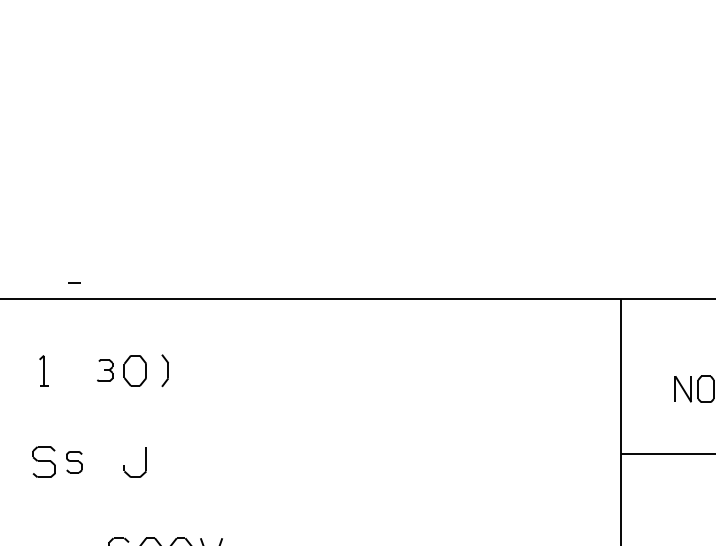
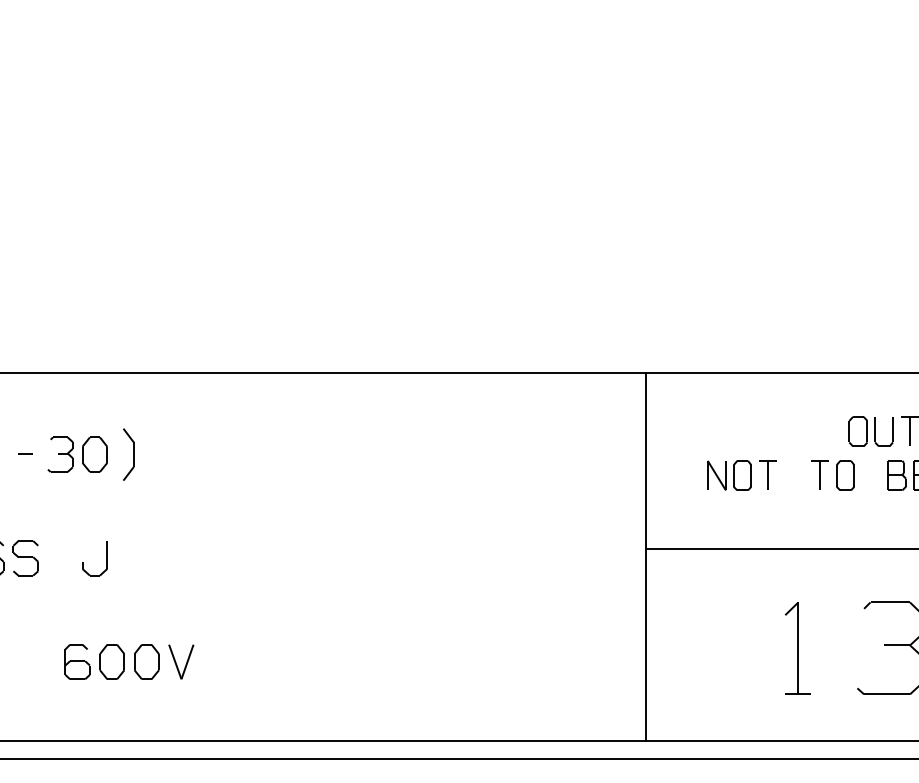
line: (74, 283) -> (25, 453), moved
part: (105, 370) -> (60, 454), size x1.43
part: (165, 370) -> (128, 454), size x1.43
part: (74, 462) -> (25, 558), size x1.43

